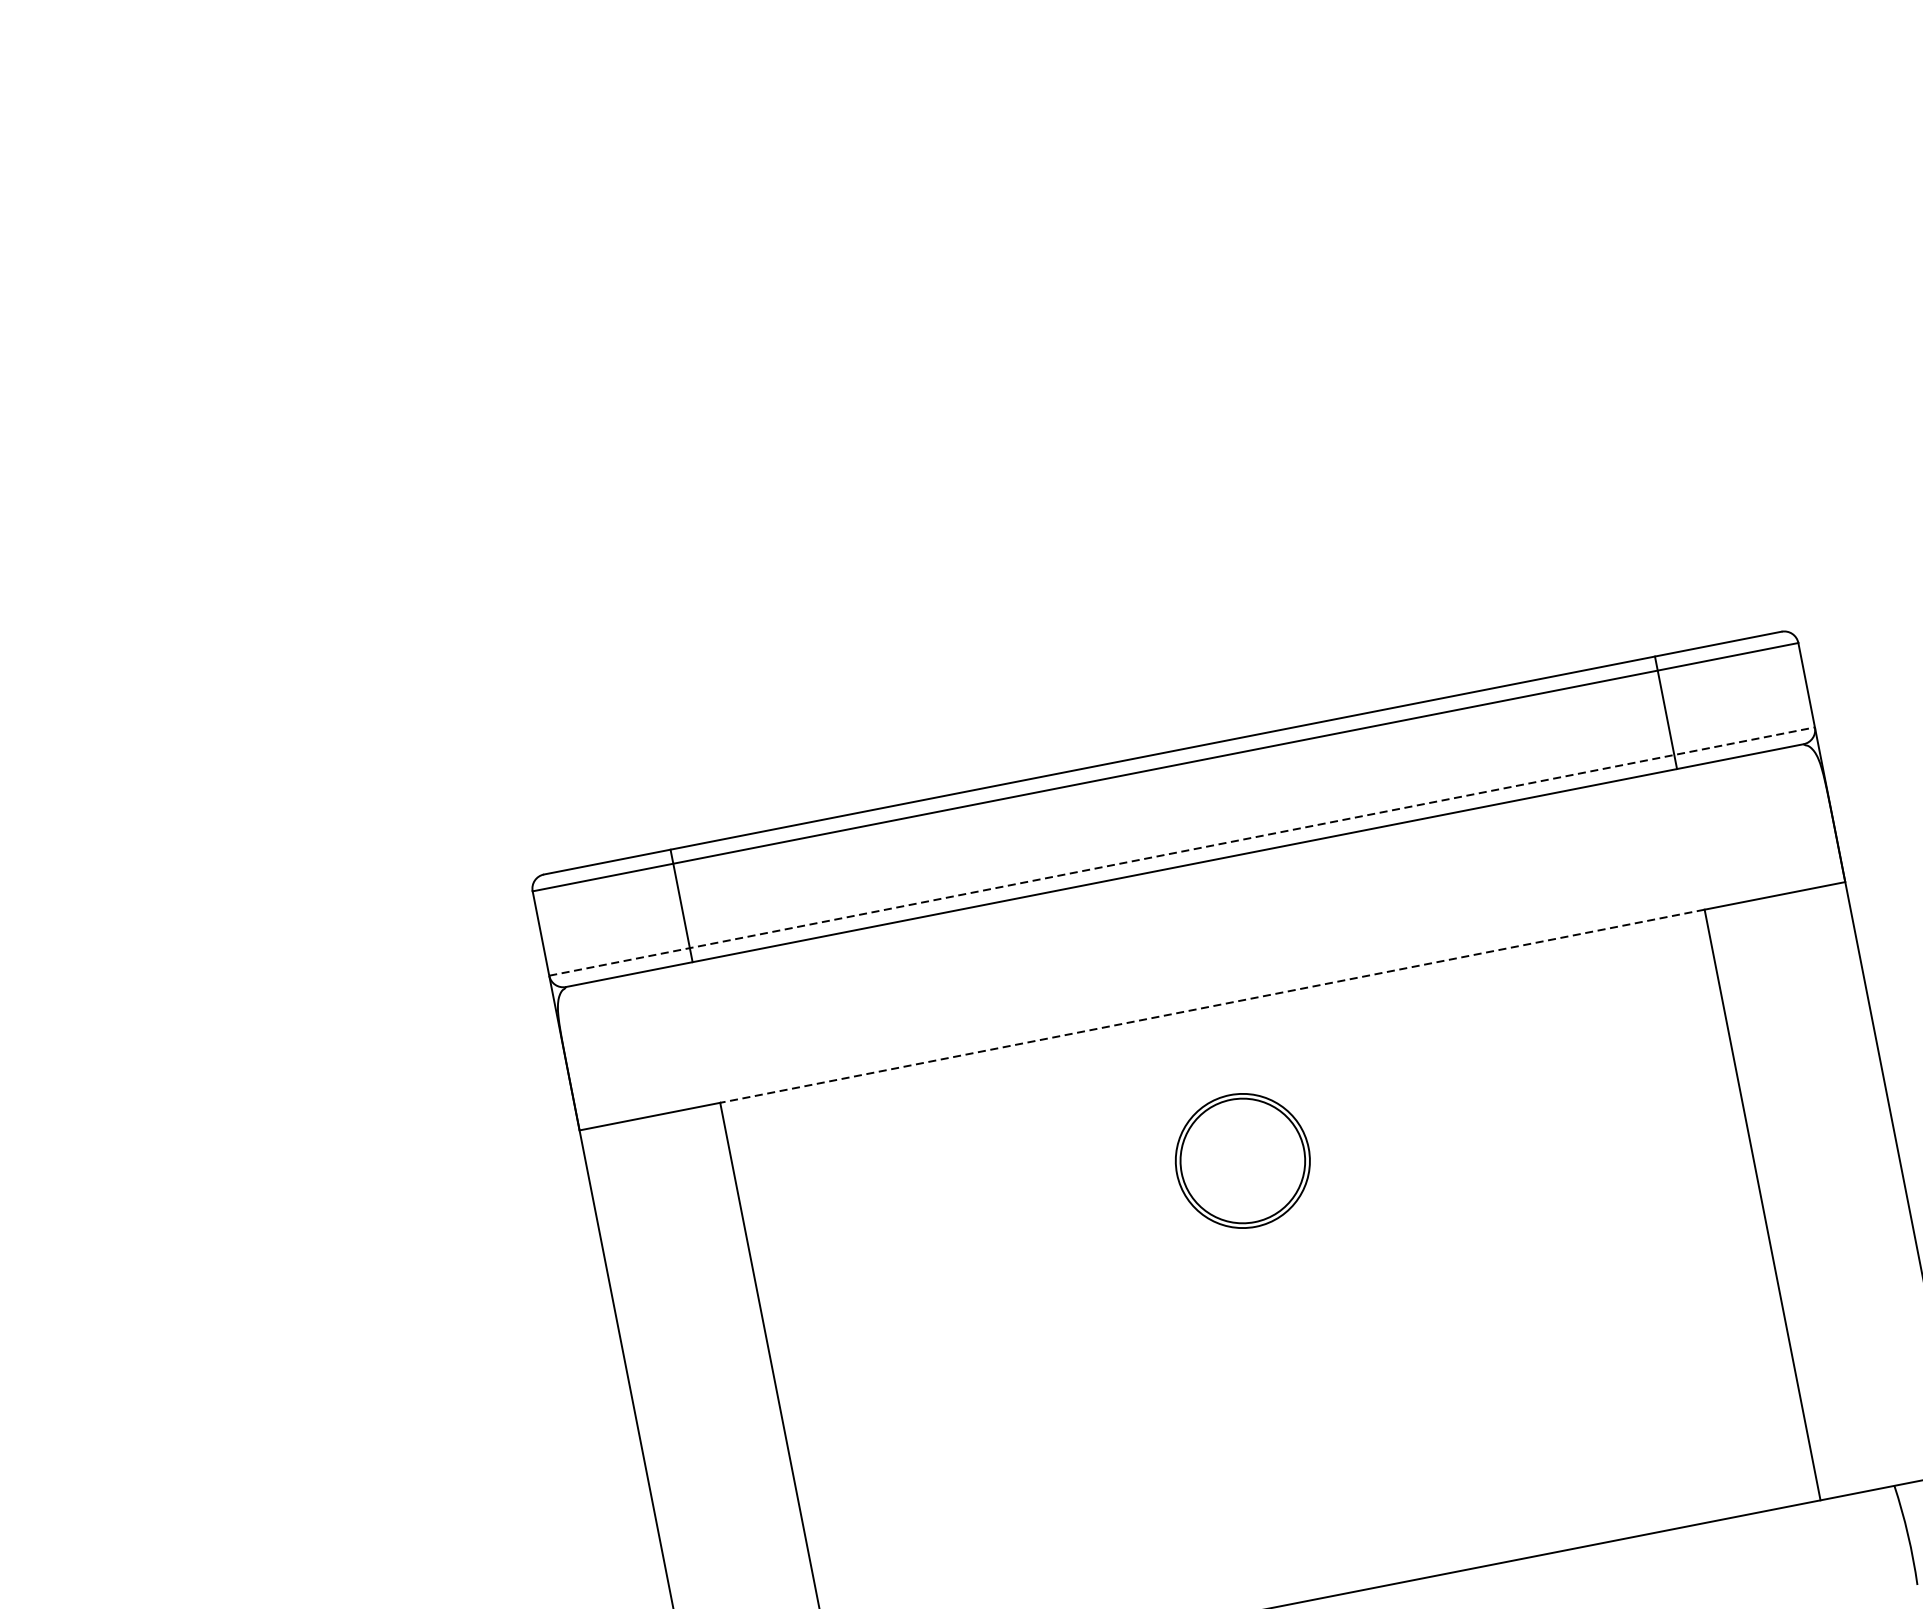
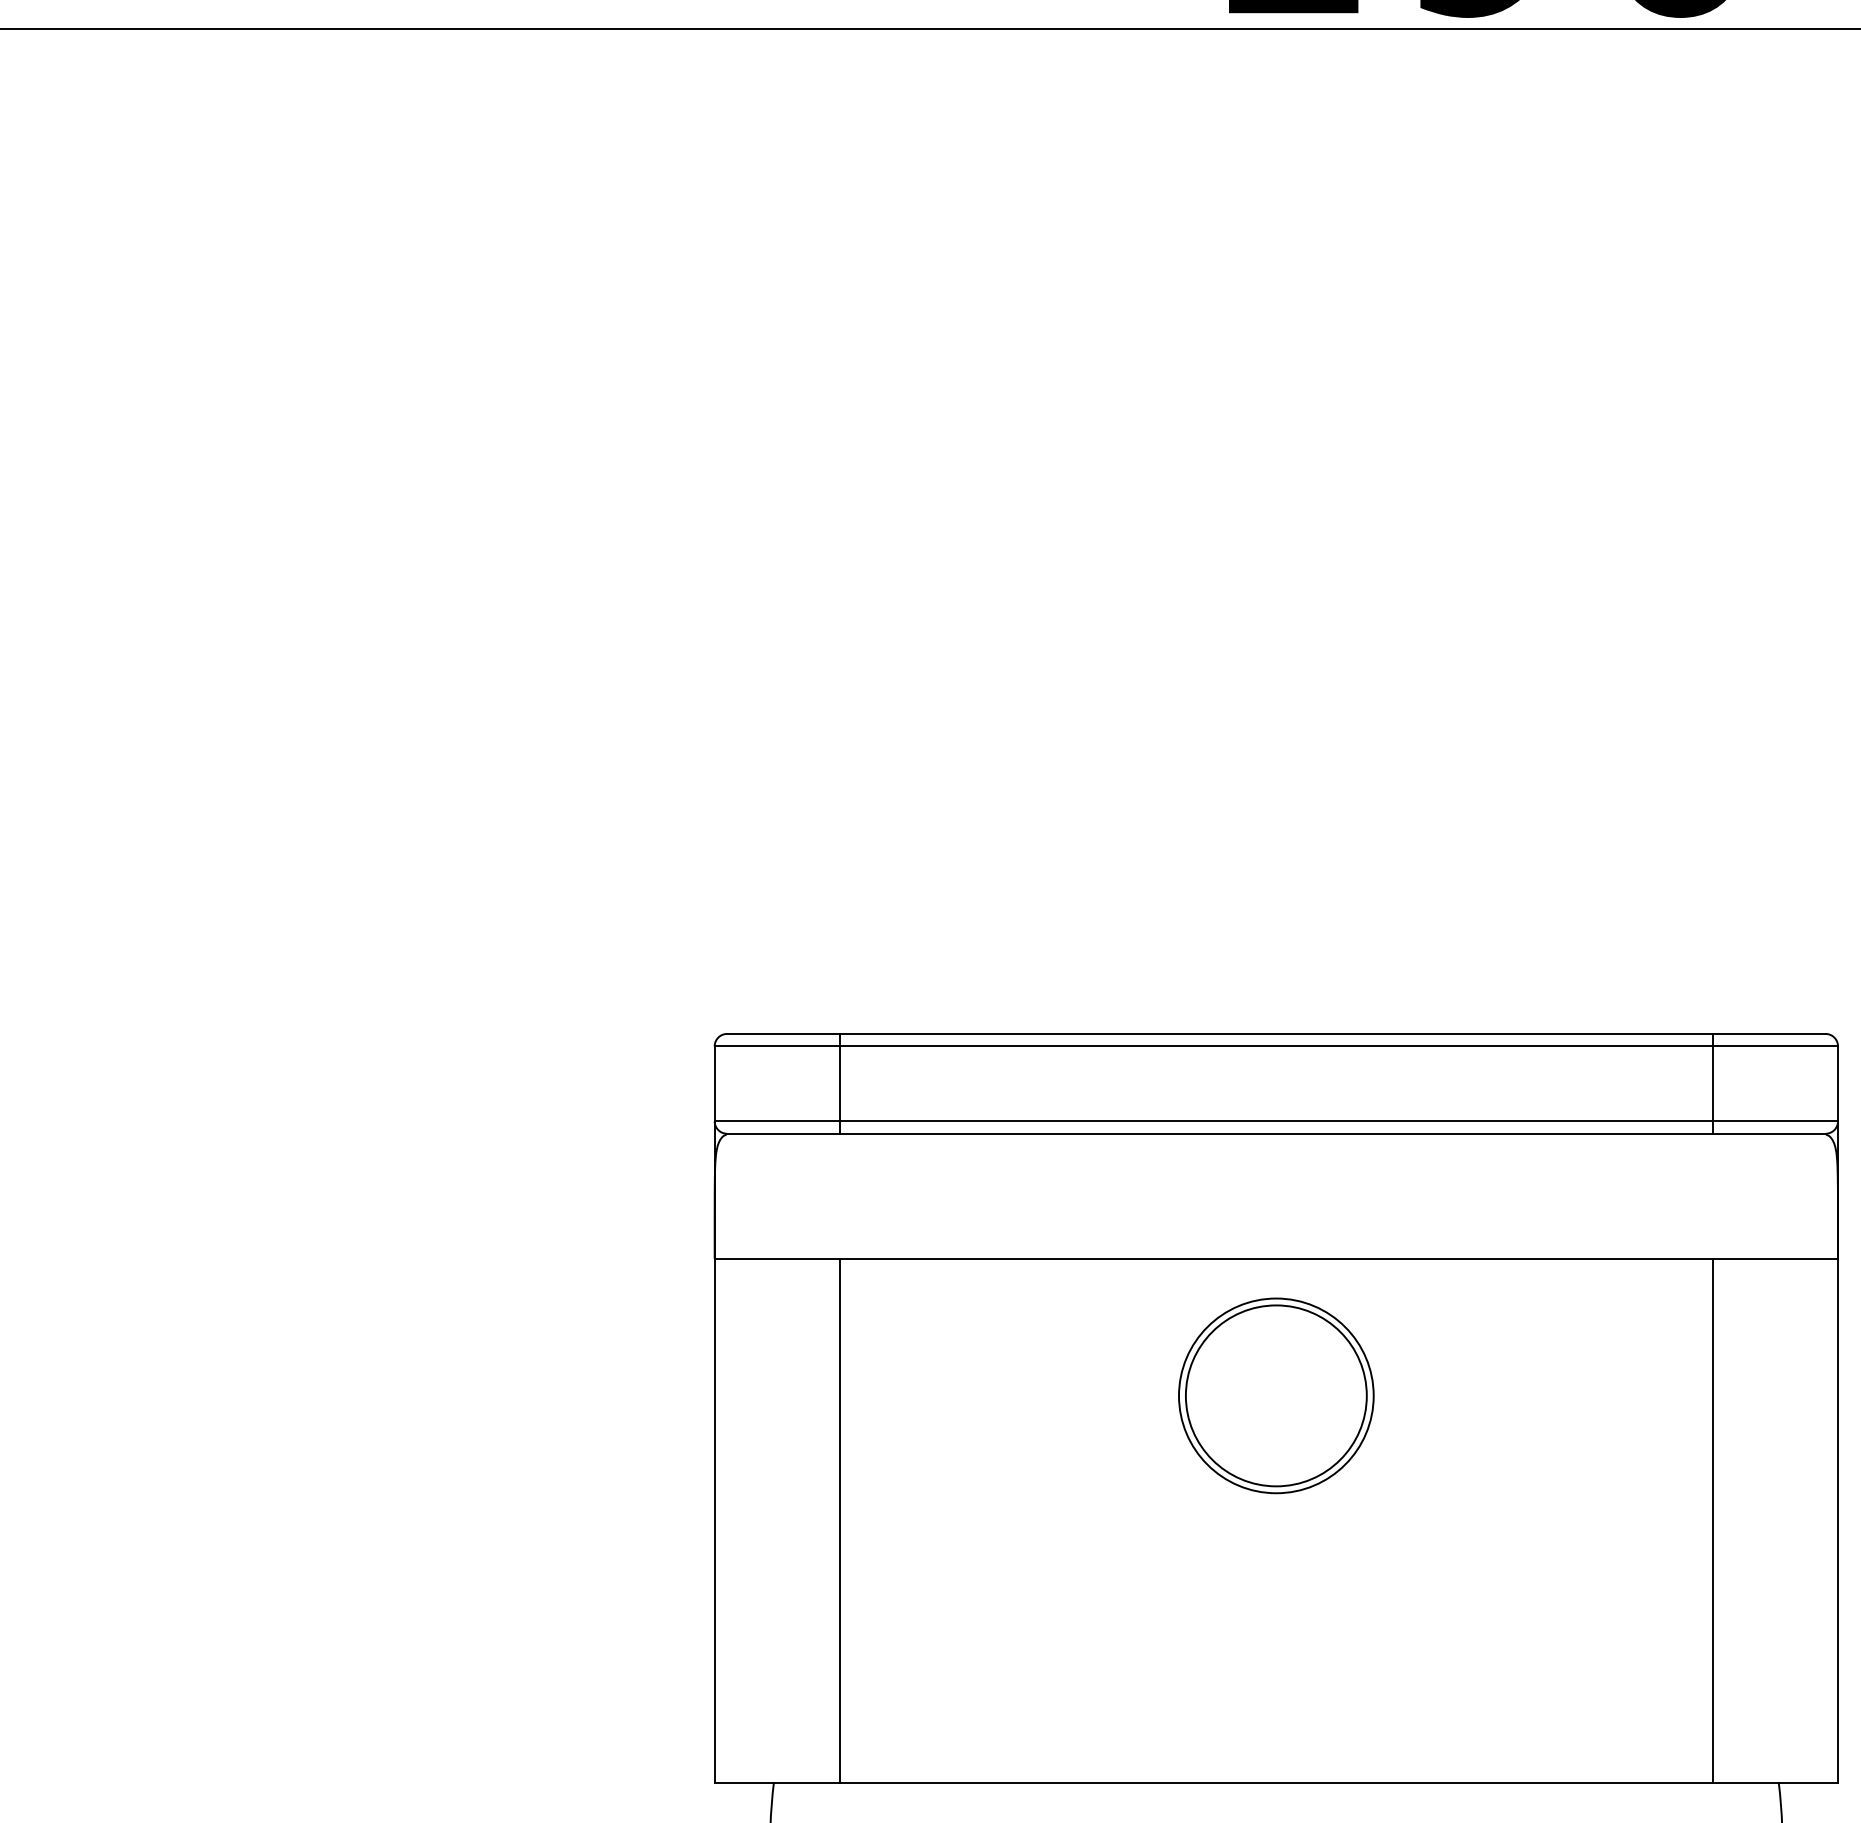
line: (1182, 851) -> (1276, 1121), dashed -> solid
line: (1212, 1006) -> (1276, 1258), dashed -> solid
part: (1242, 1160) -> (1276, 1395), size x1.67

